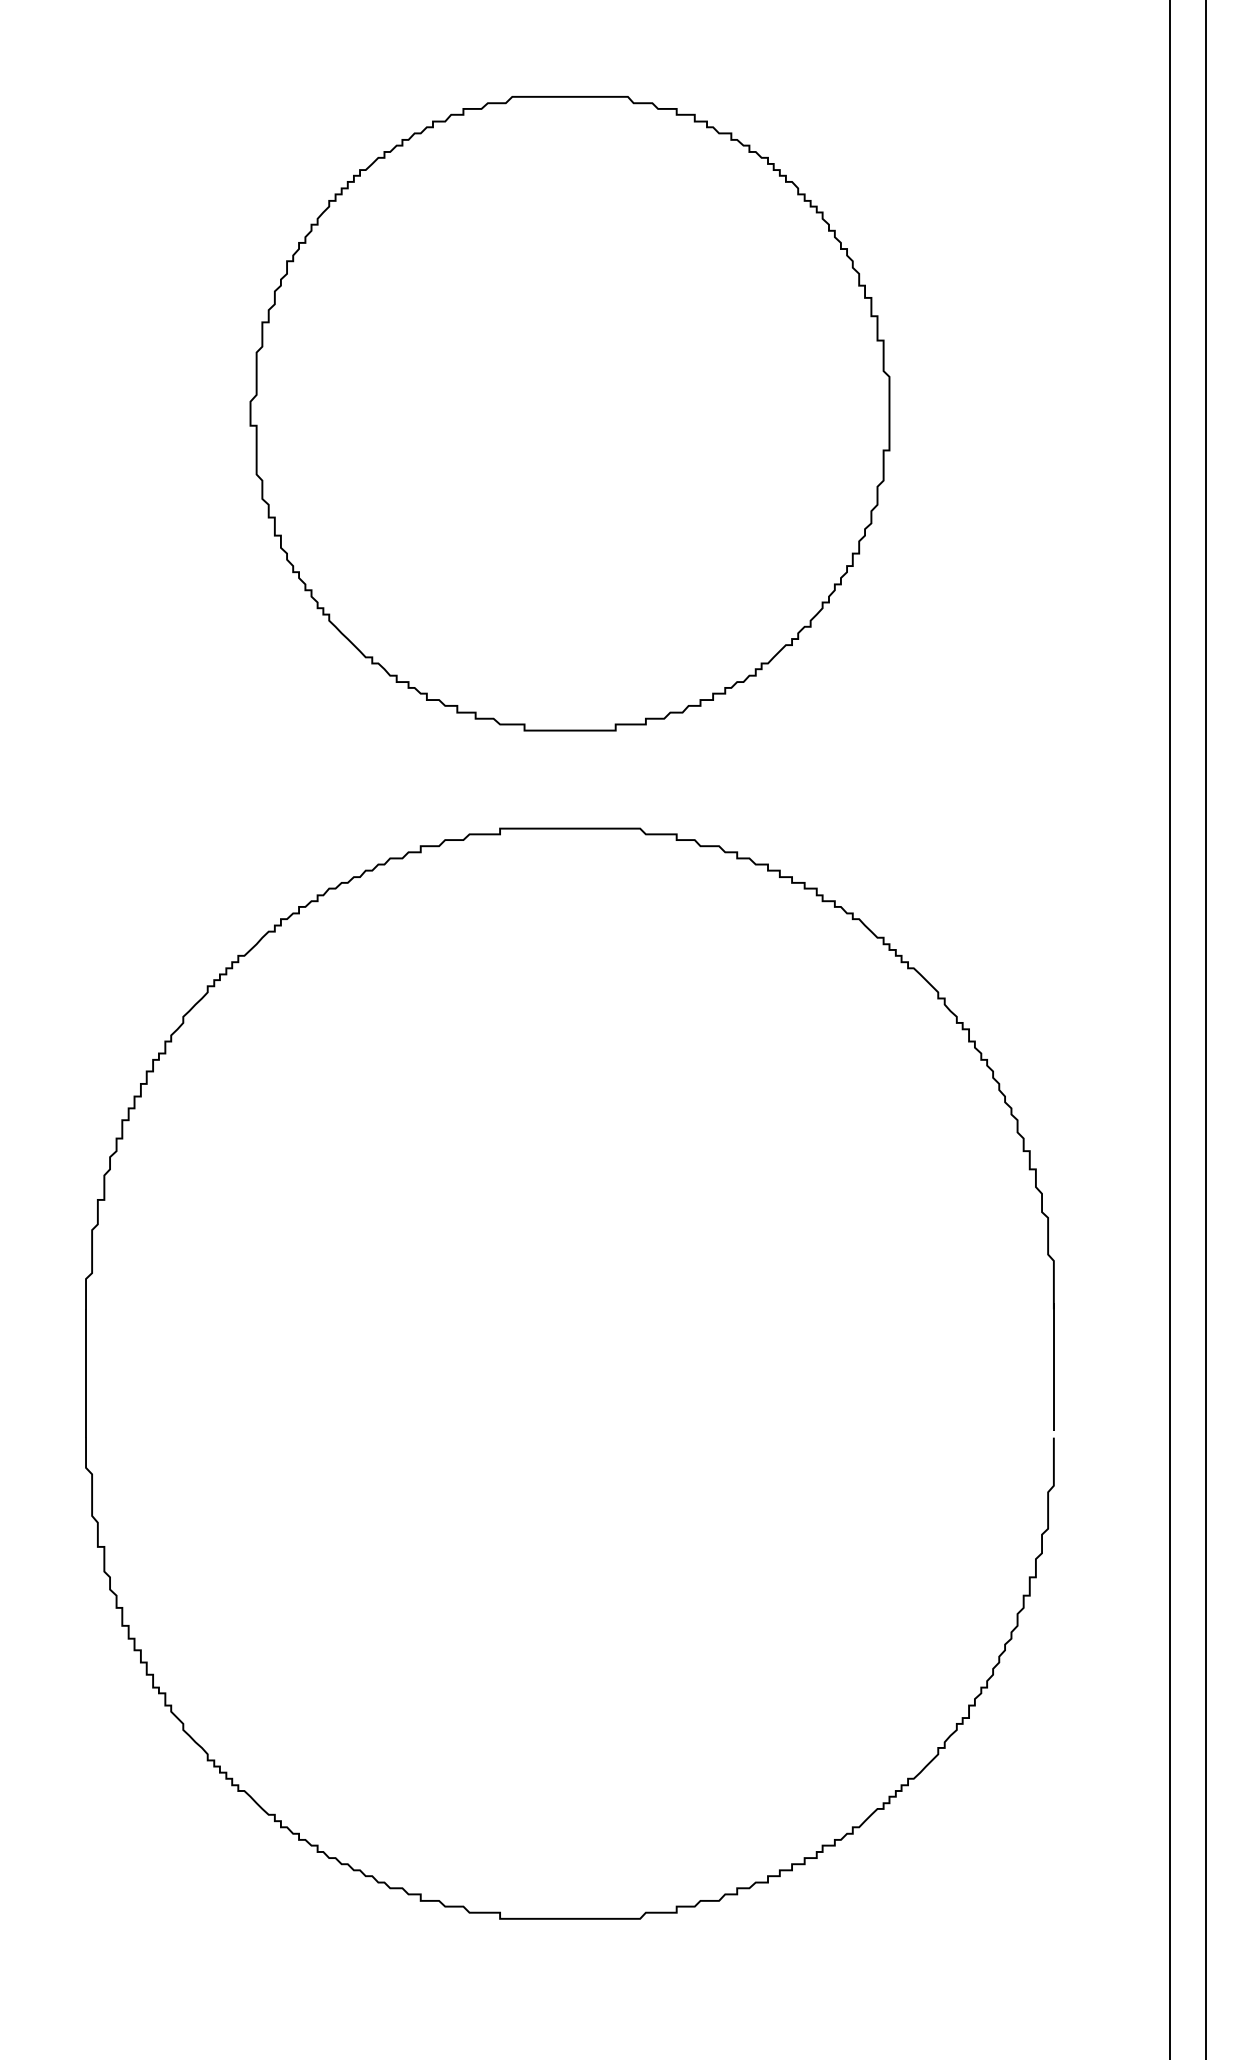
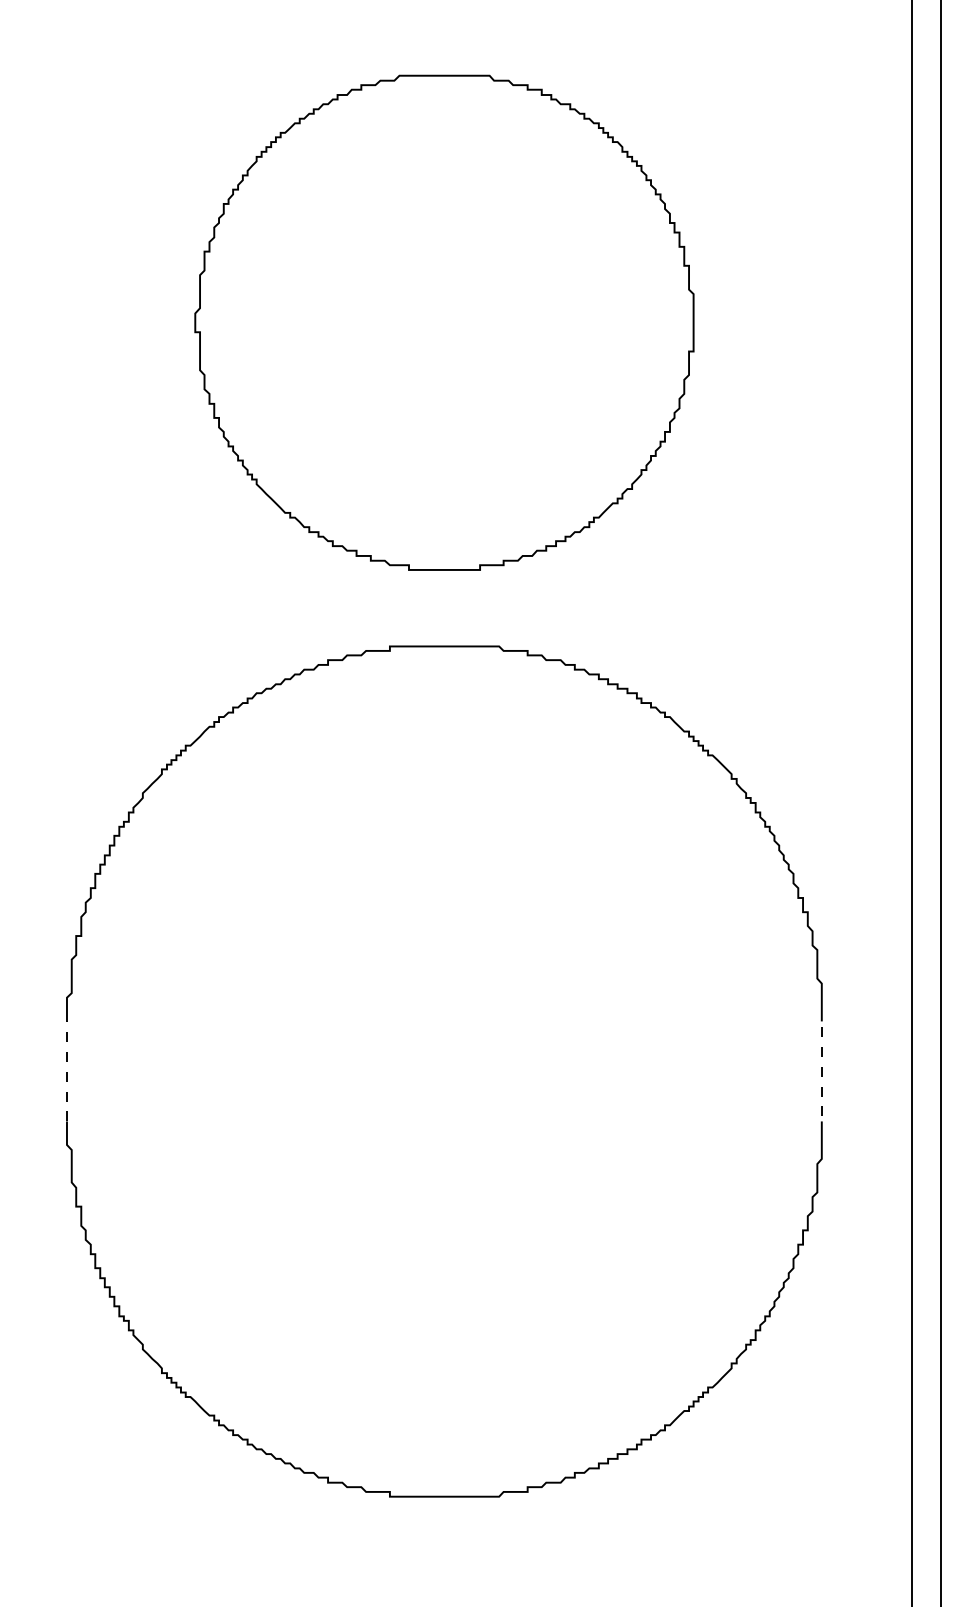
line: (1053, 1367) -> (821, 1066), solid -> dashed
line: (86, 1373) -> (67, 1071), solid -> dashed

